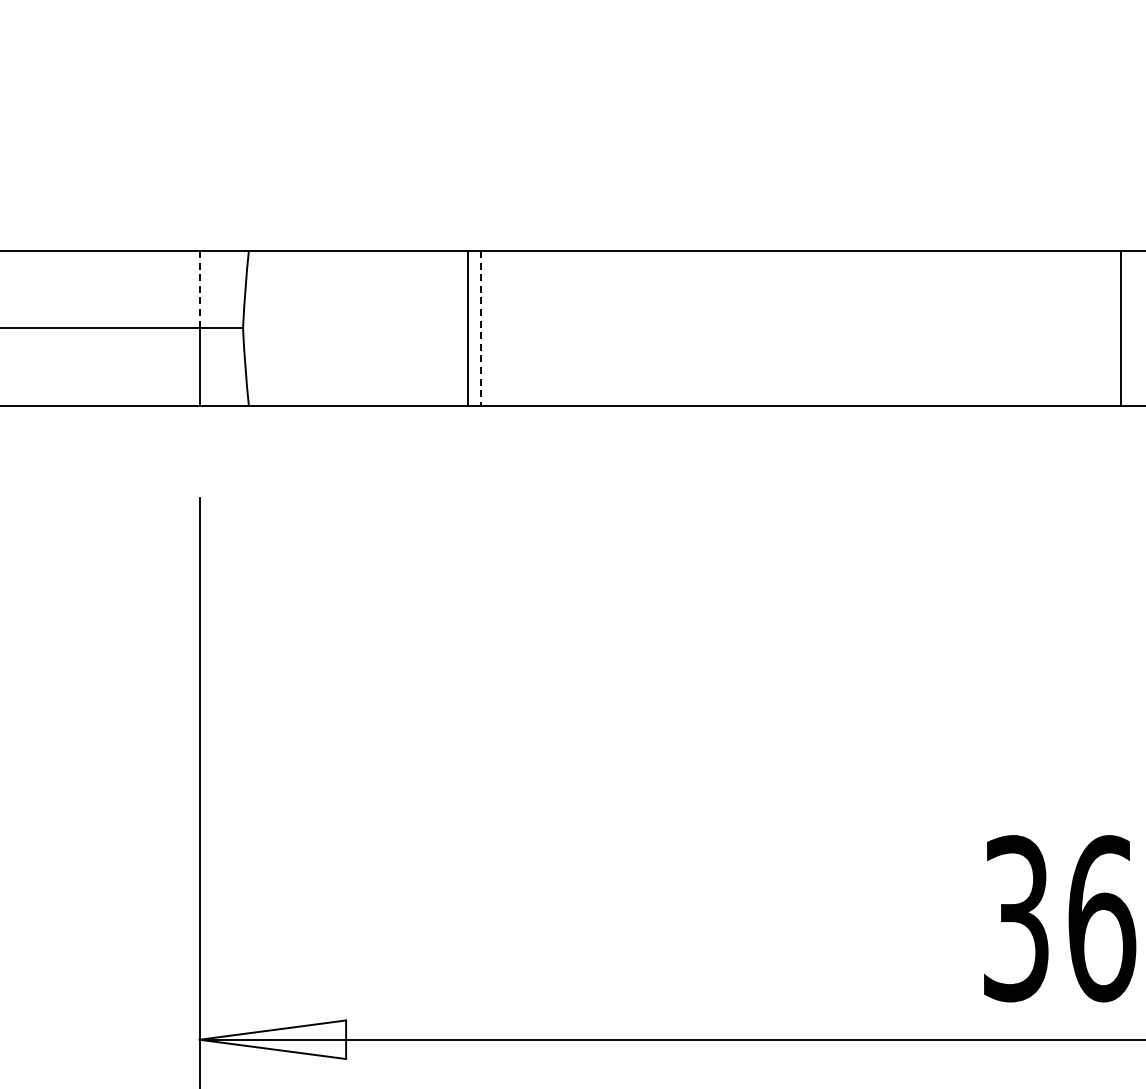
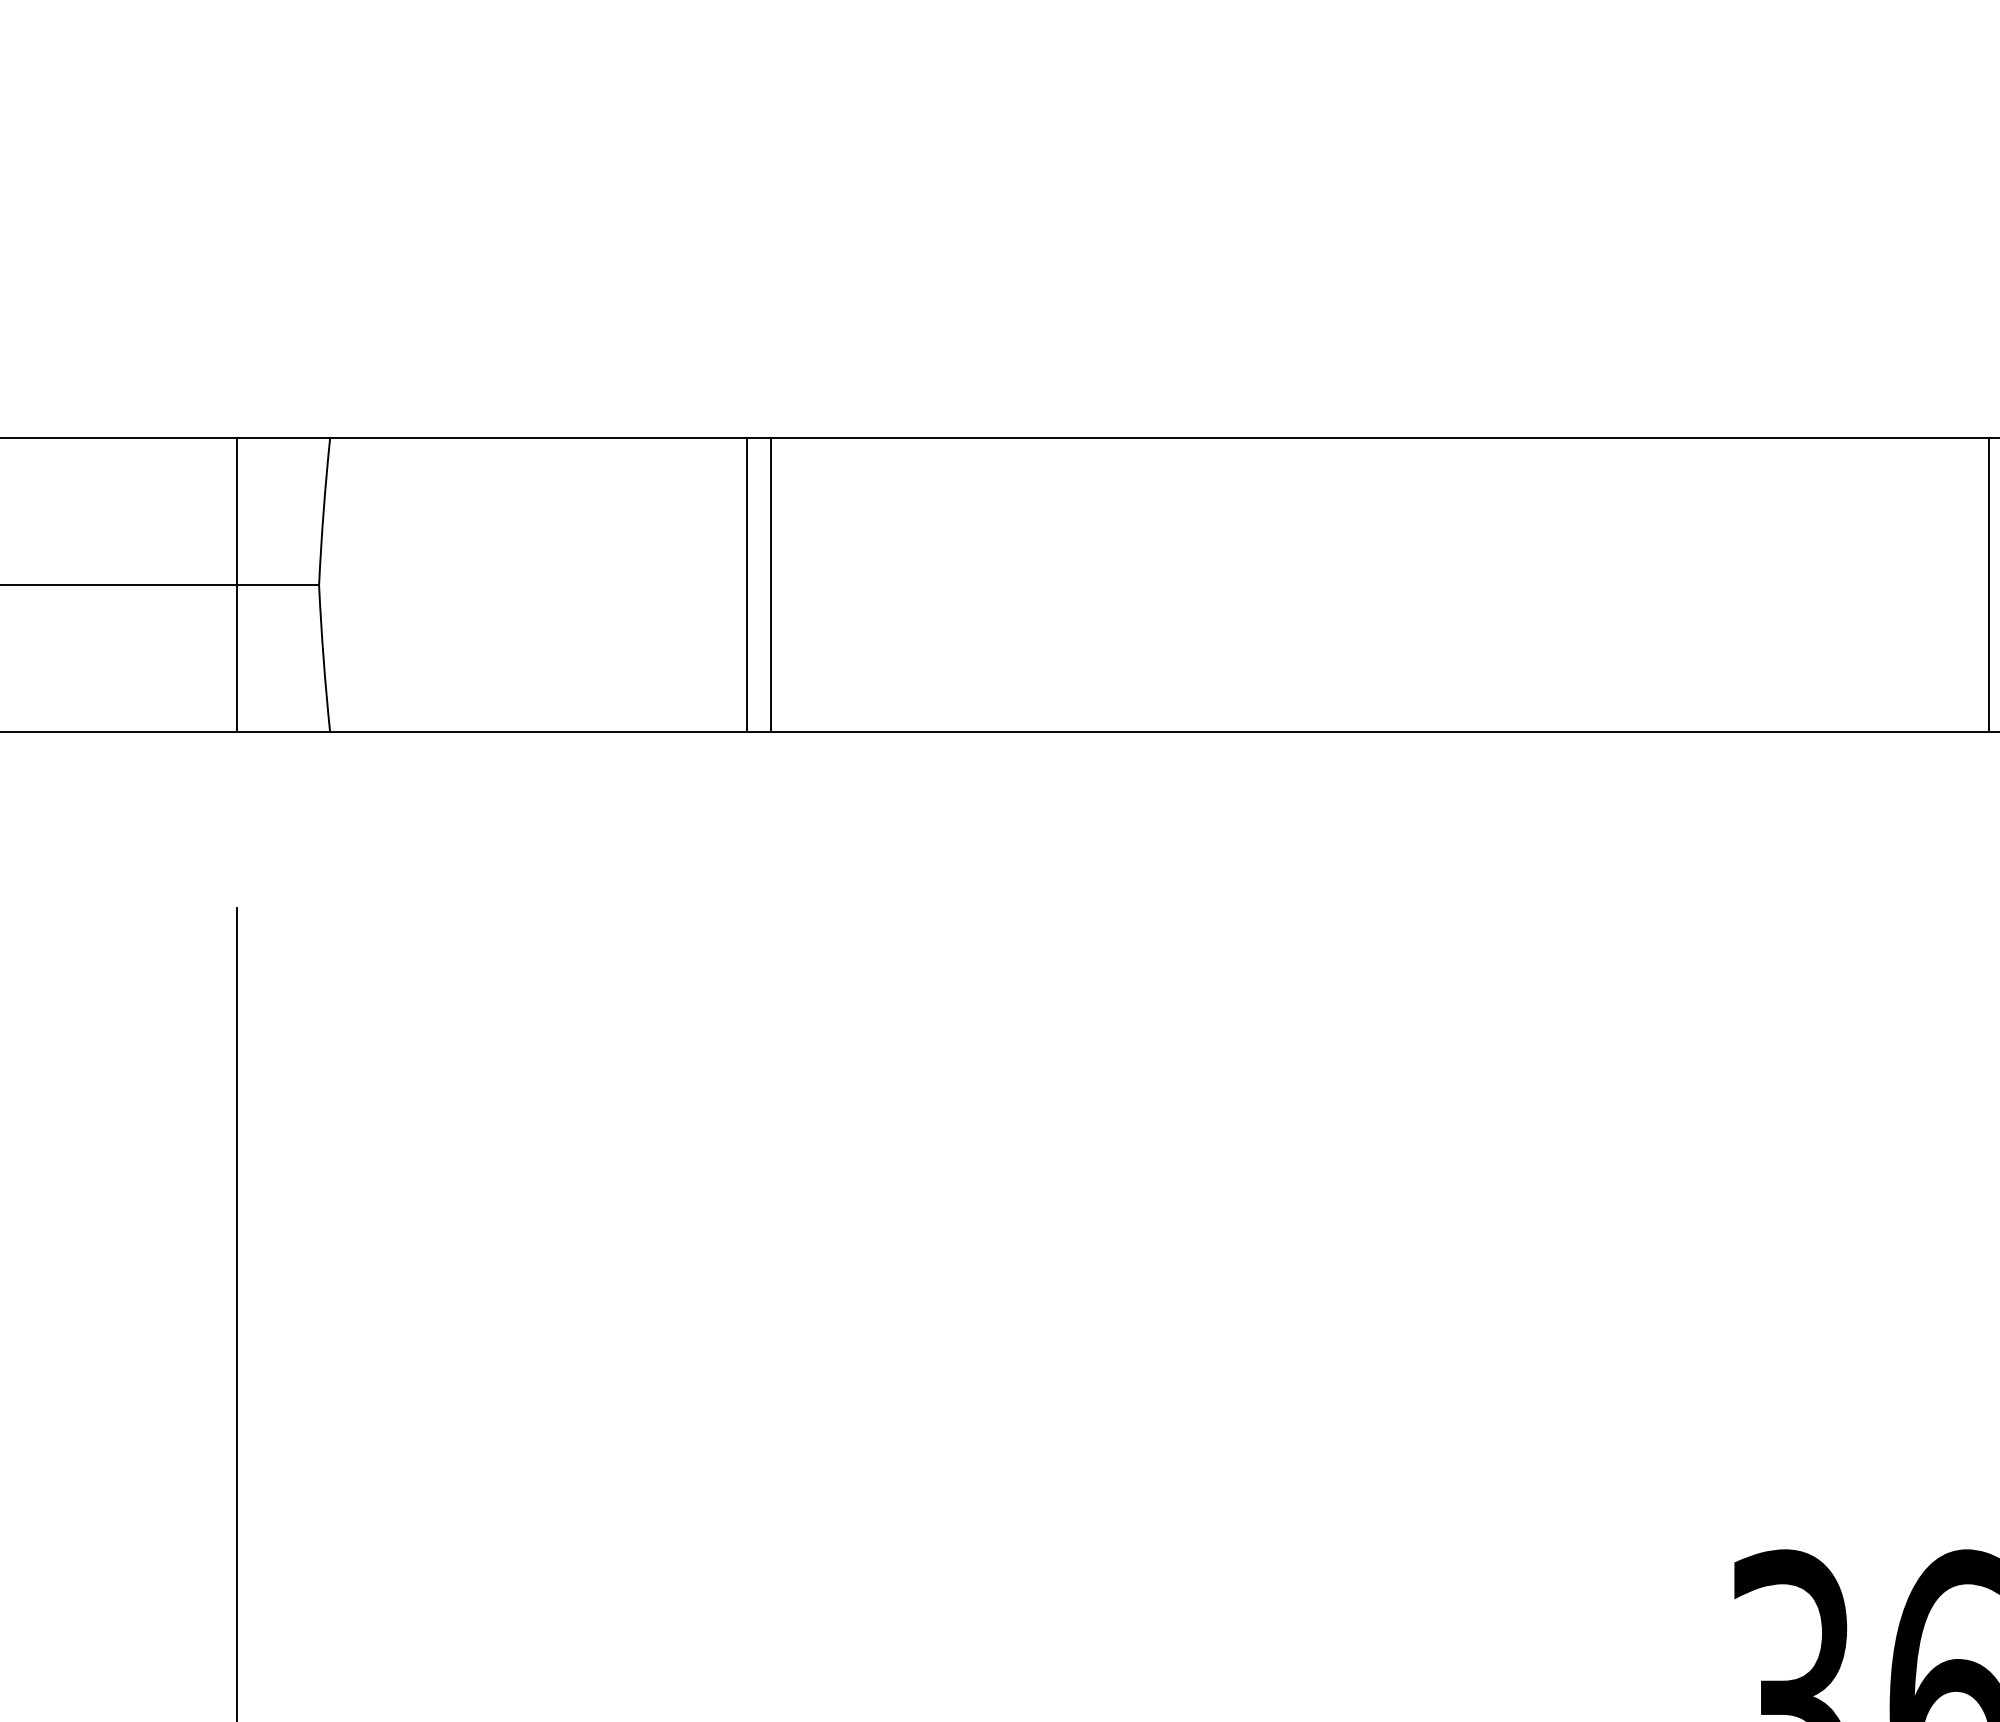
line: (199, 289) -> (236, 511), dashed -> solid
line: (480, 328) -> (770, 585), dashed -> solid

